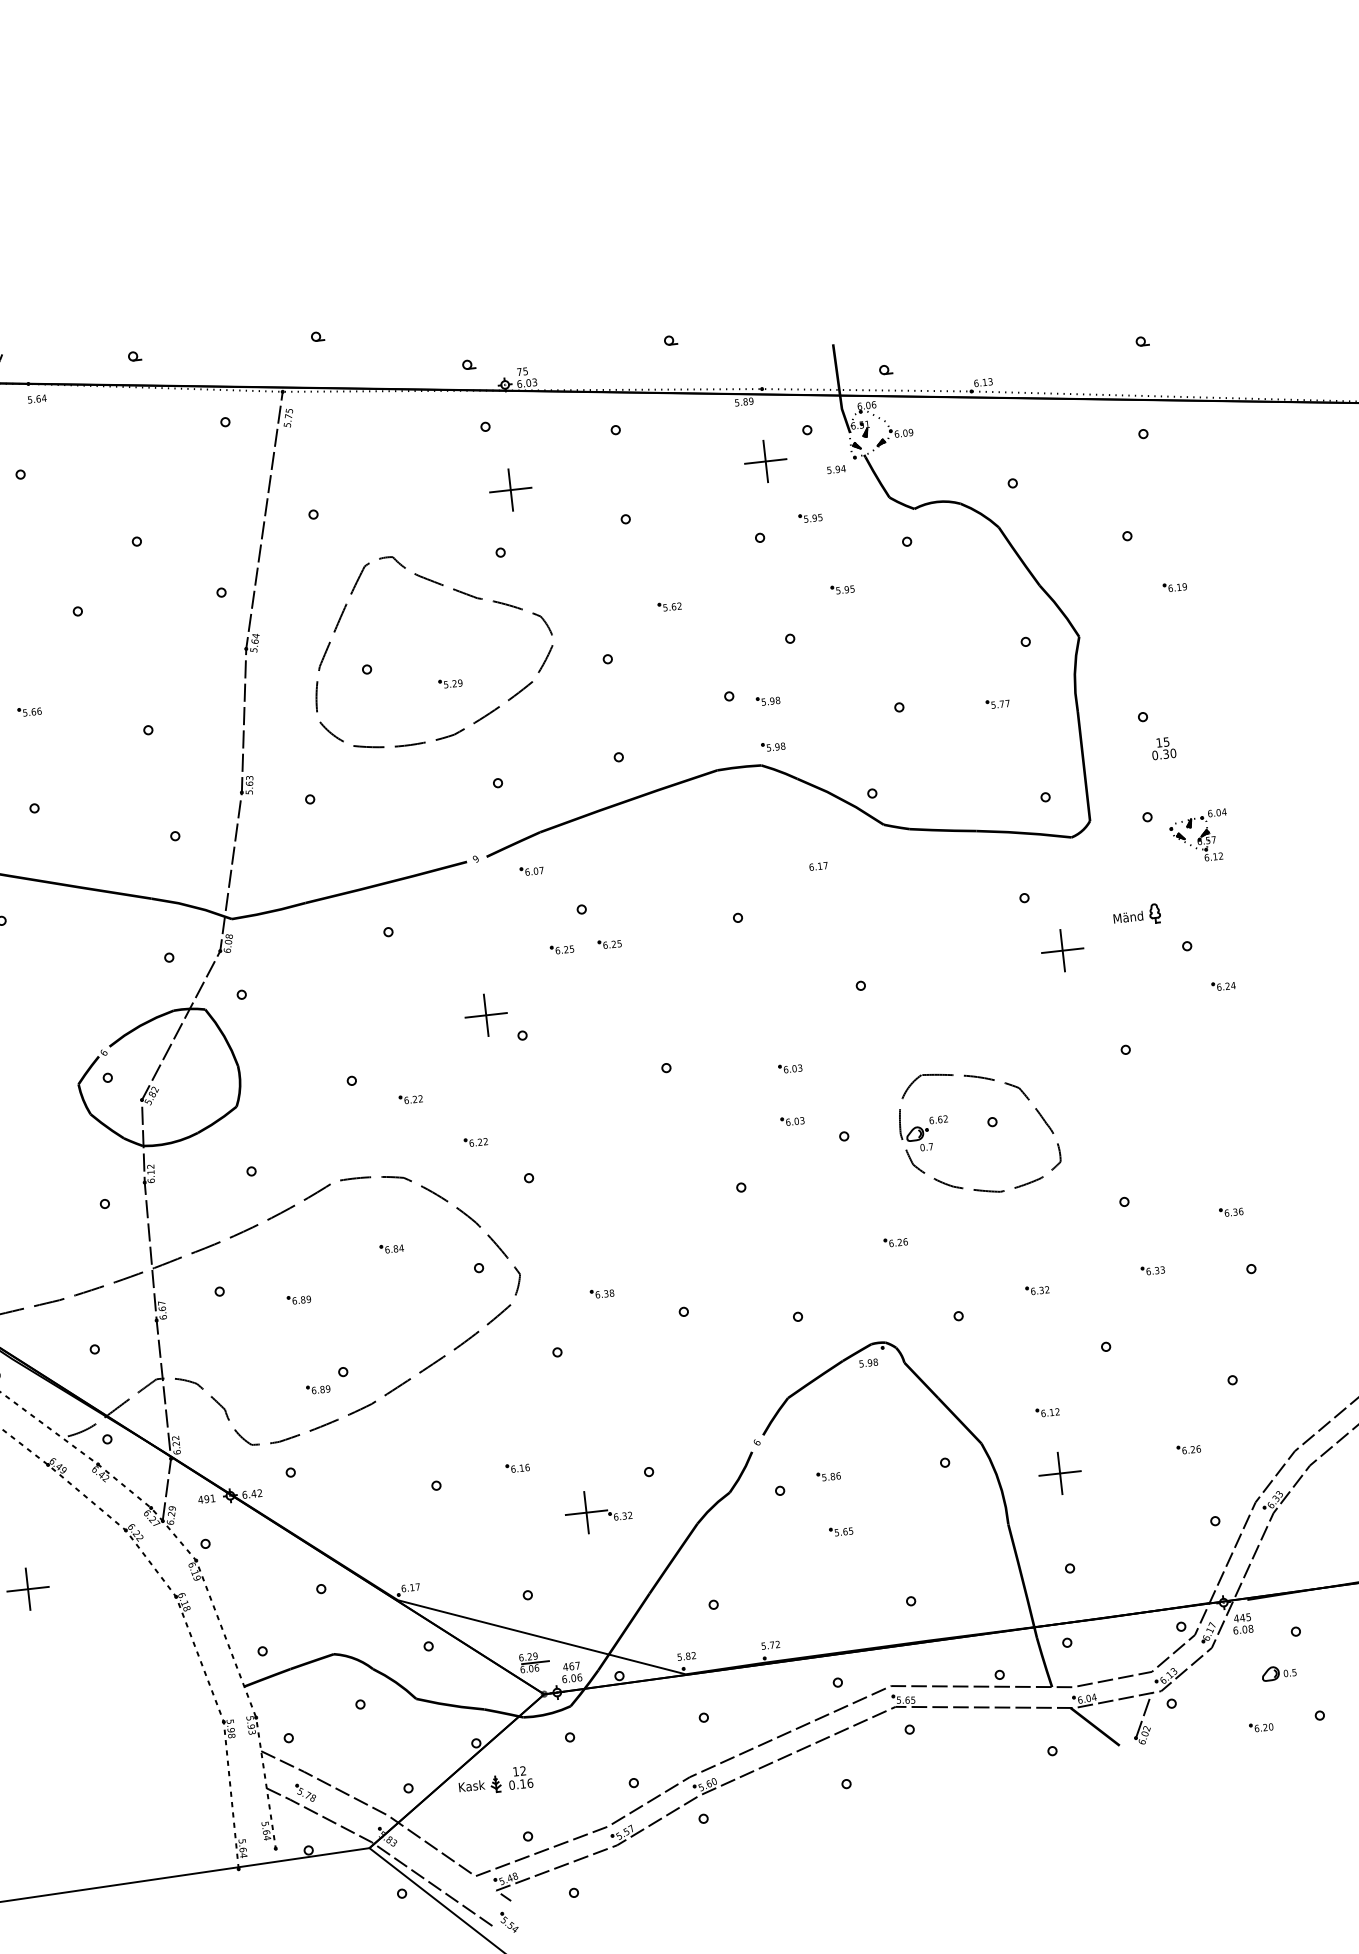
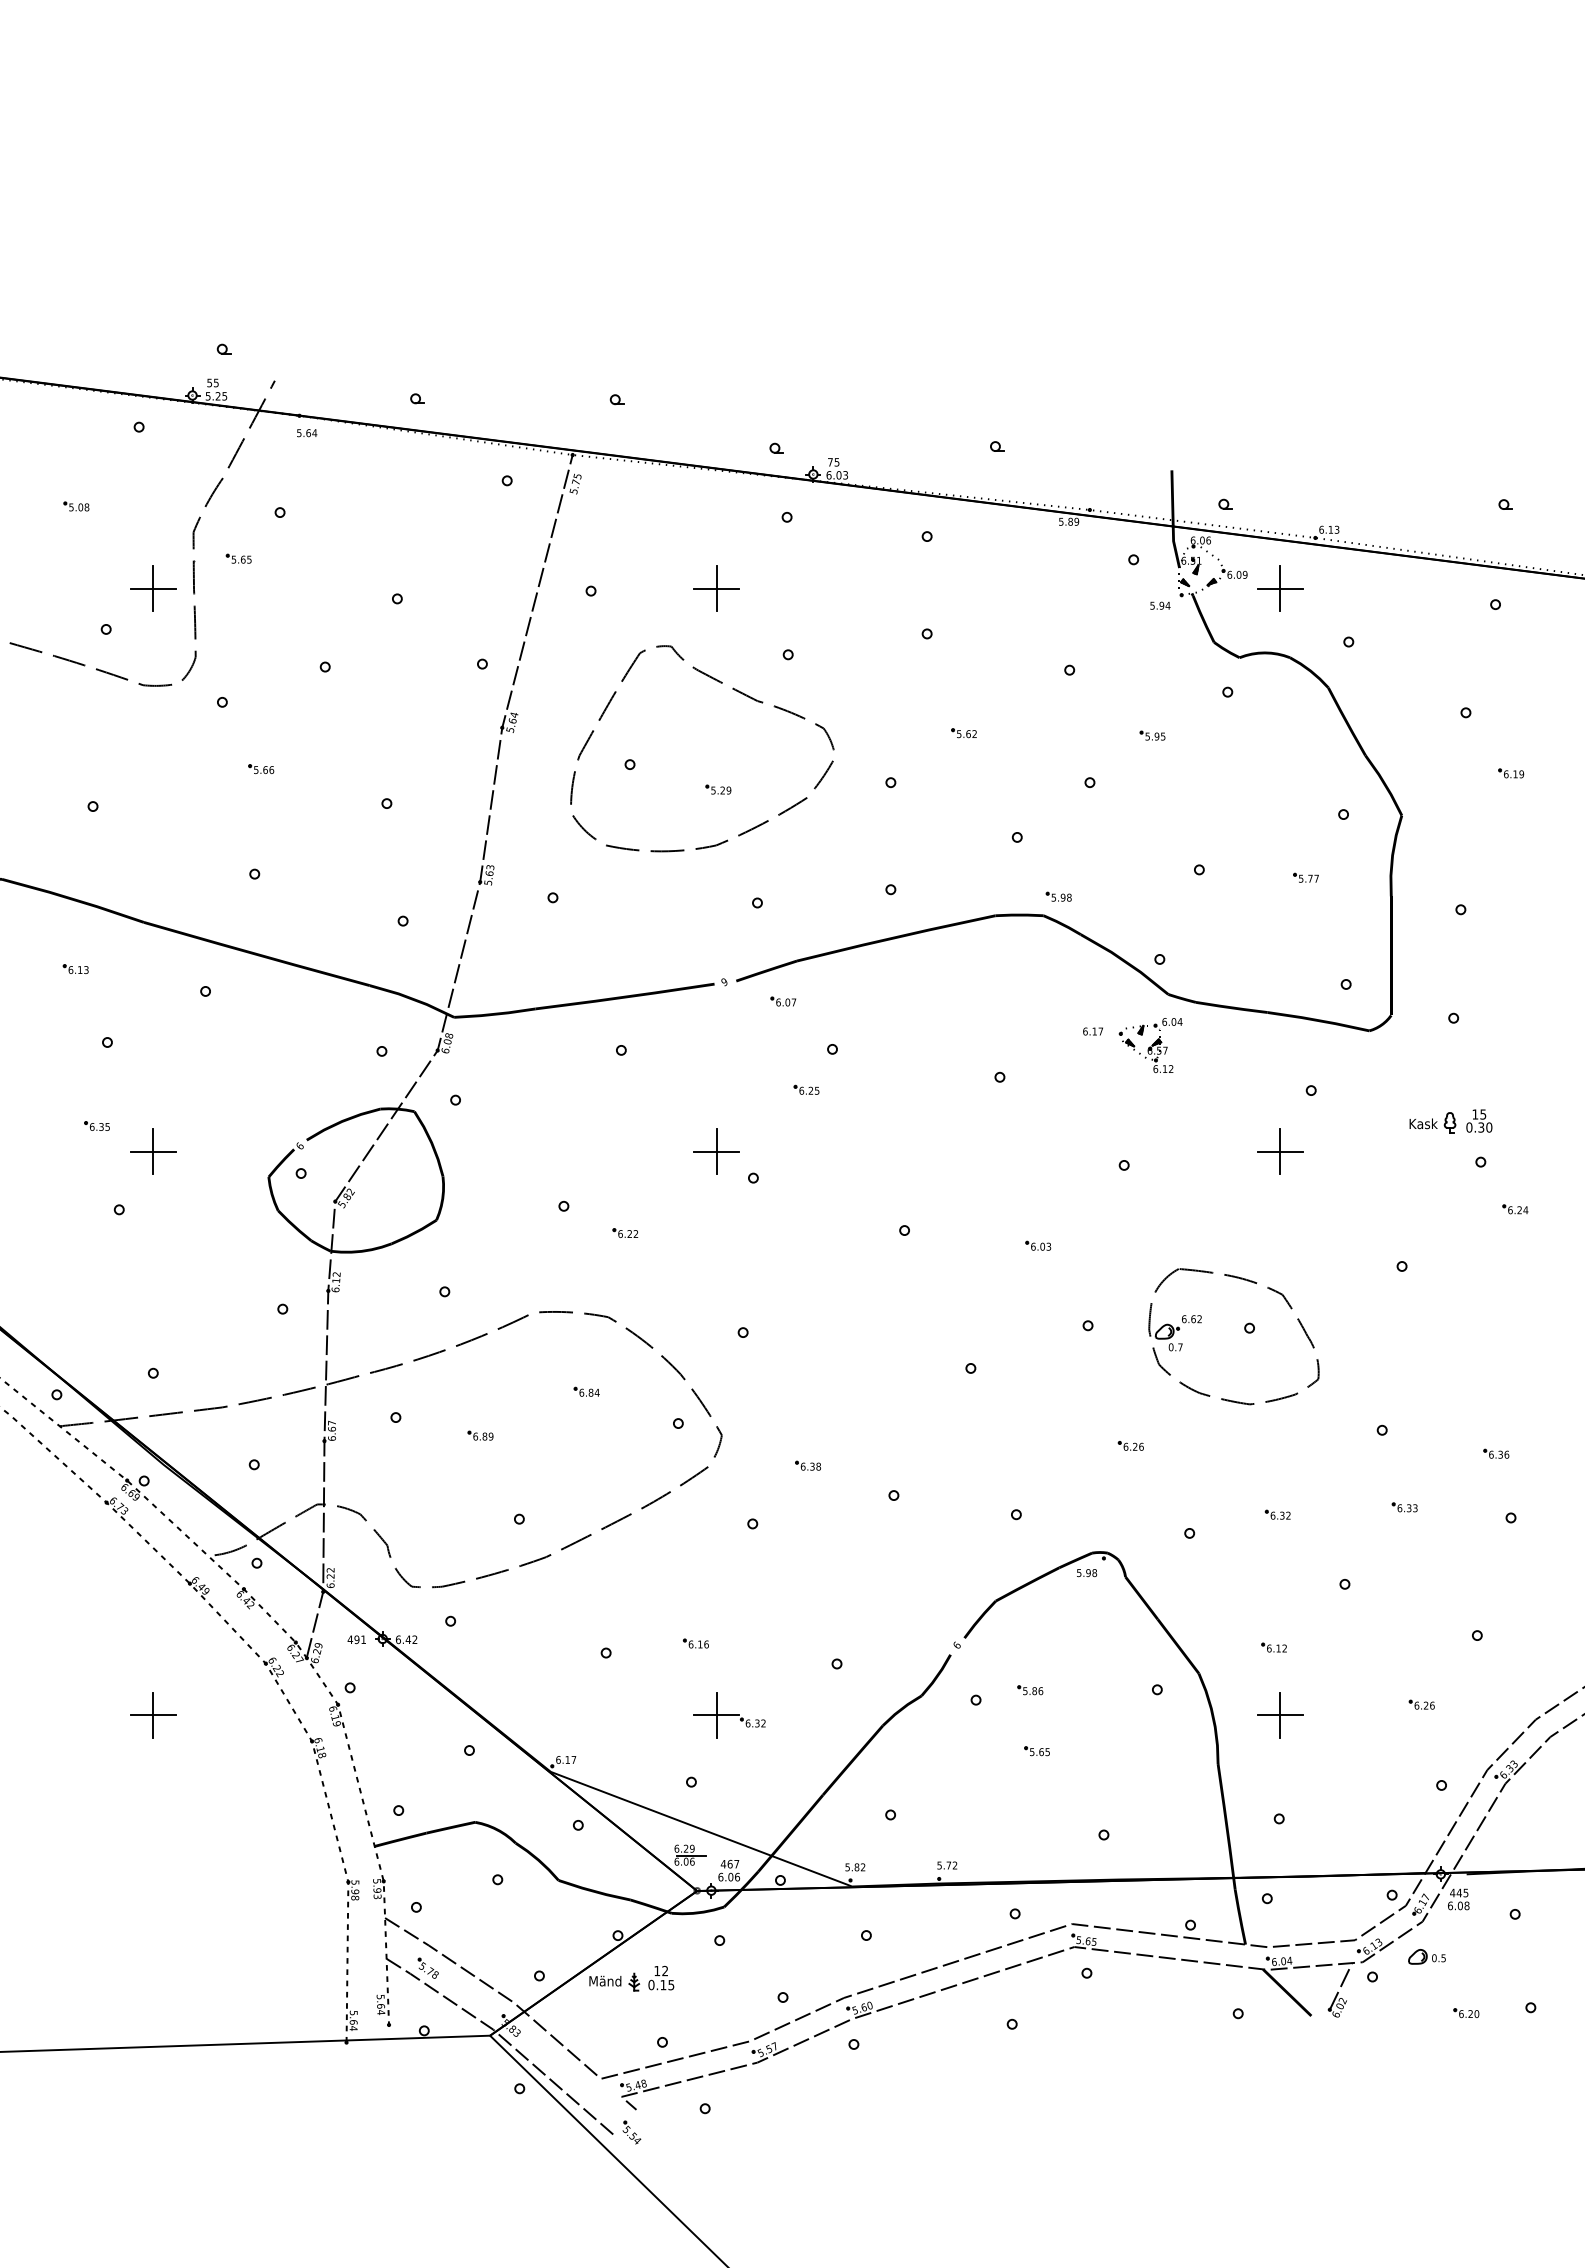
part: (766, 461) -> (1280, 588), moved
part: (510, 490) -> (716, 588), moved
part: (810, 517) -> (1126, 654), removed
part: (767, 700) -> (1058, 846), removed
text: (1163, 747) -> (1479, 1120), moved
part: (1199, 836) -> (1150, 1045), moved
text: (1128, 916) -> (1421, 1123), Mänd -> Kask
part: (609, 943) -> (858, 1089), removed
part: (1063, 950) -> (1280, 1151), moved
part: (792, 1120) -> (1034, 1302), removed
part: (476, 1141) -> (690, 1286), removed
part: (318, 1389) -> (490, 1534), removed
part: (598, 1511) -> (729, 1715), moved
part: (1278, 1672) -> (1426, 1956), moved
text: (530, 1783) -> (671, 1985), 0.16 -> 0.15
text: (469, 1785) -> (605, 1980), Kask -> Mänd

